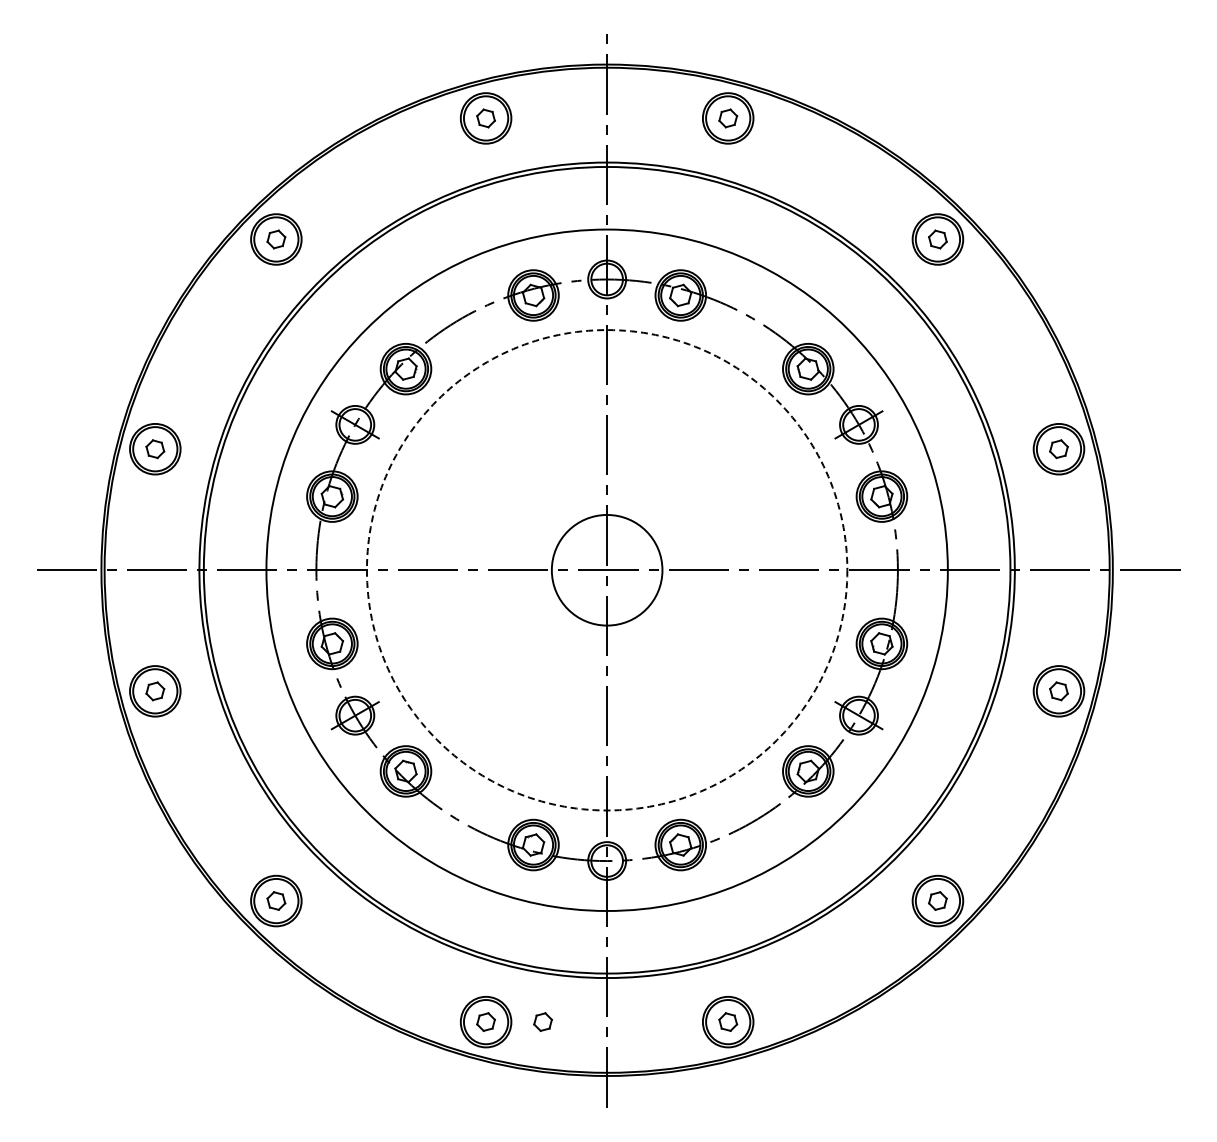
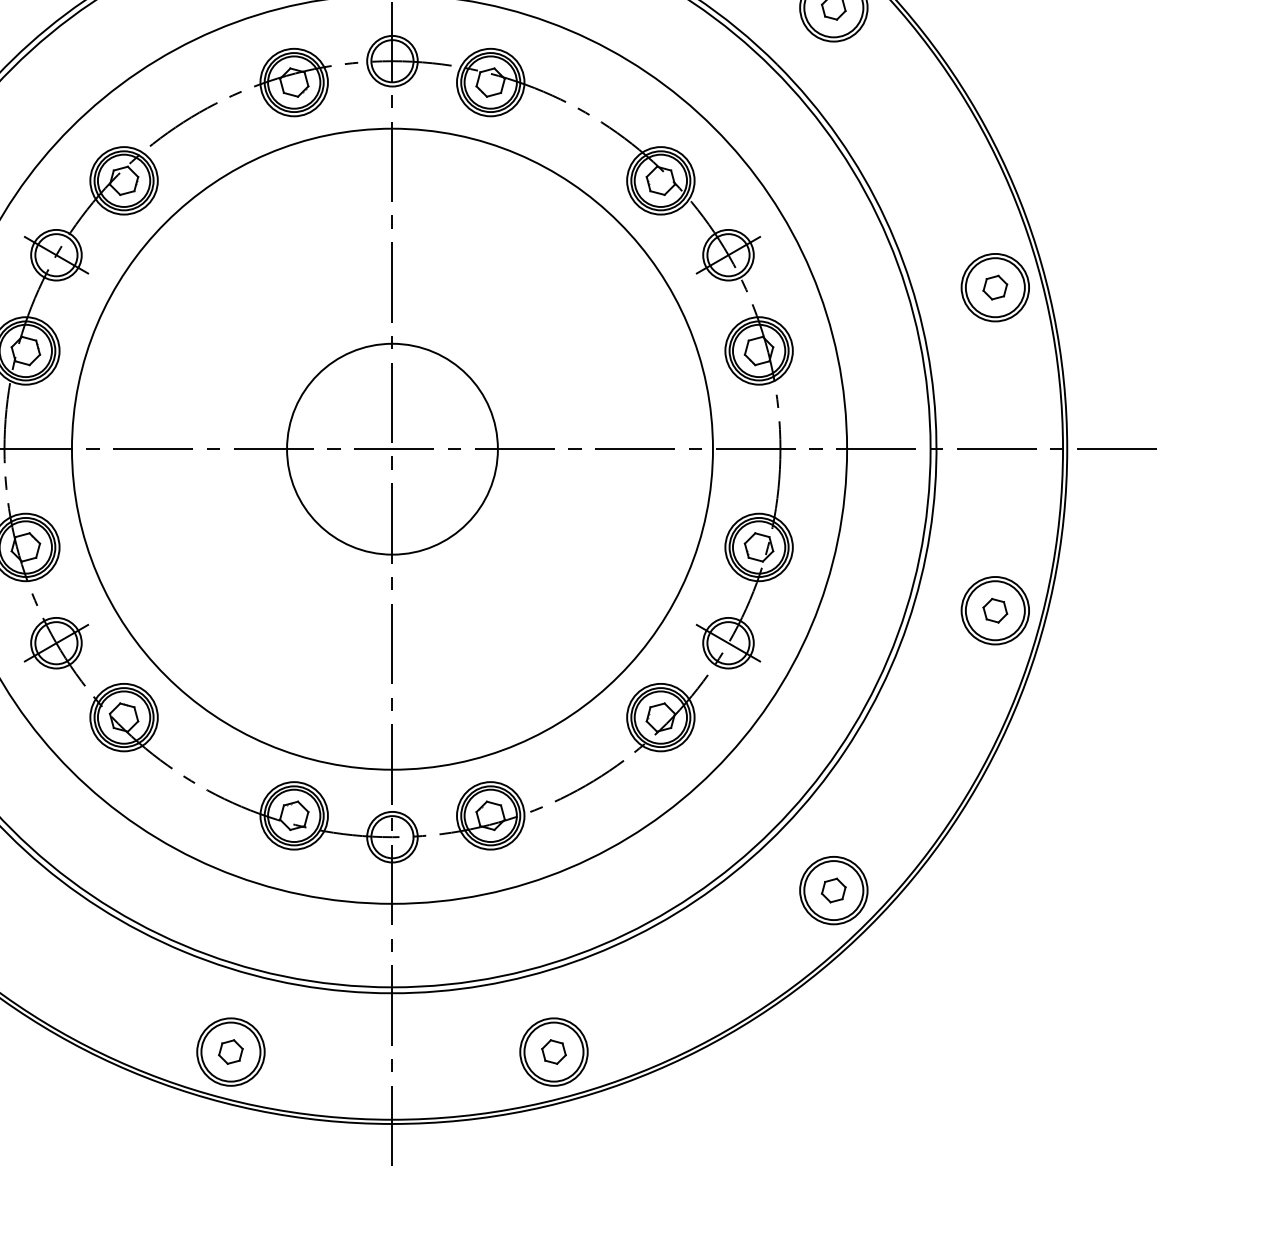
circle: (606, 570) -> (391, 449), dashed -> solid
circle: (607, 570) -> (392, 449), size x1.43
part: (542, 1021) -> (306, 1051), removed

